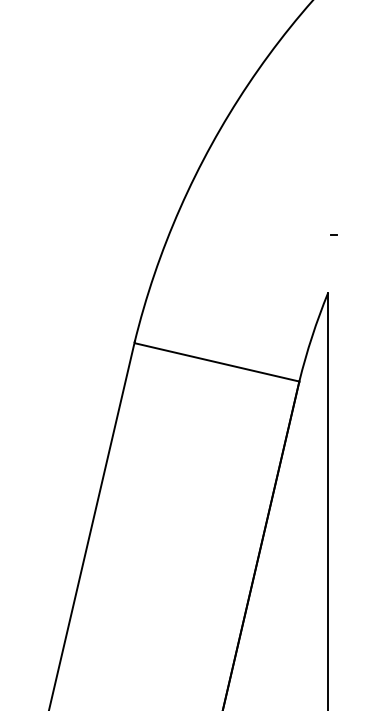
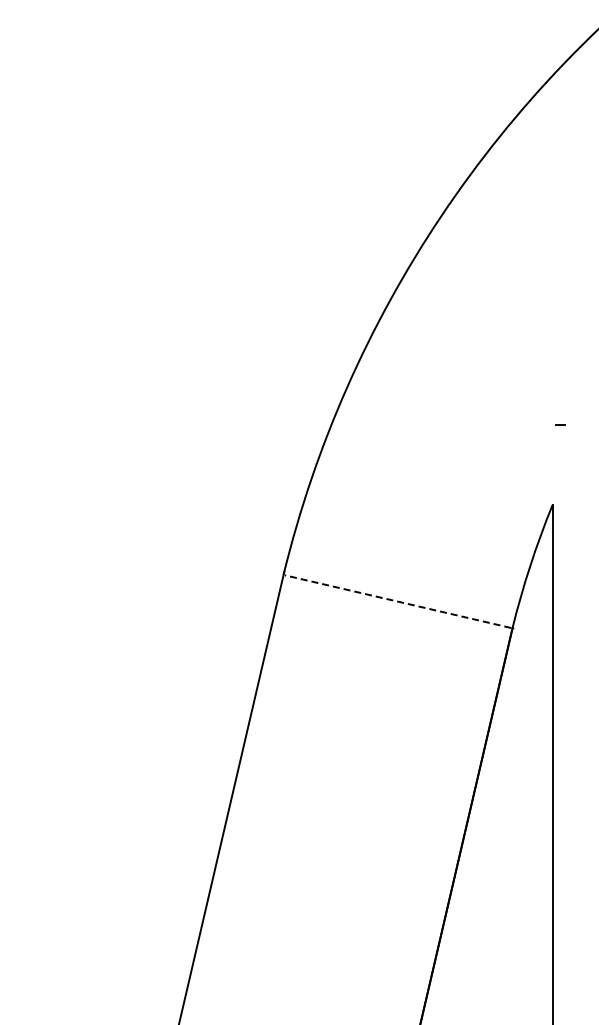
line: (216, 362) -> (397, 601), solid -> dashed

